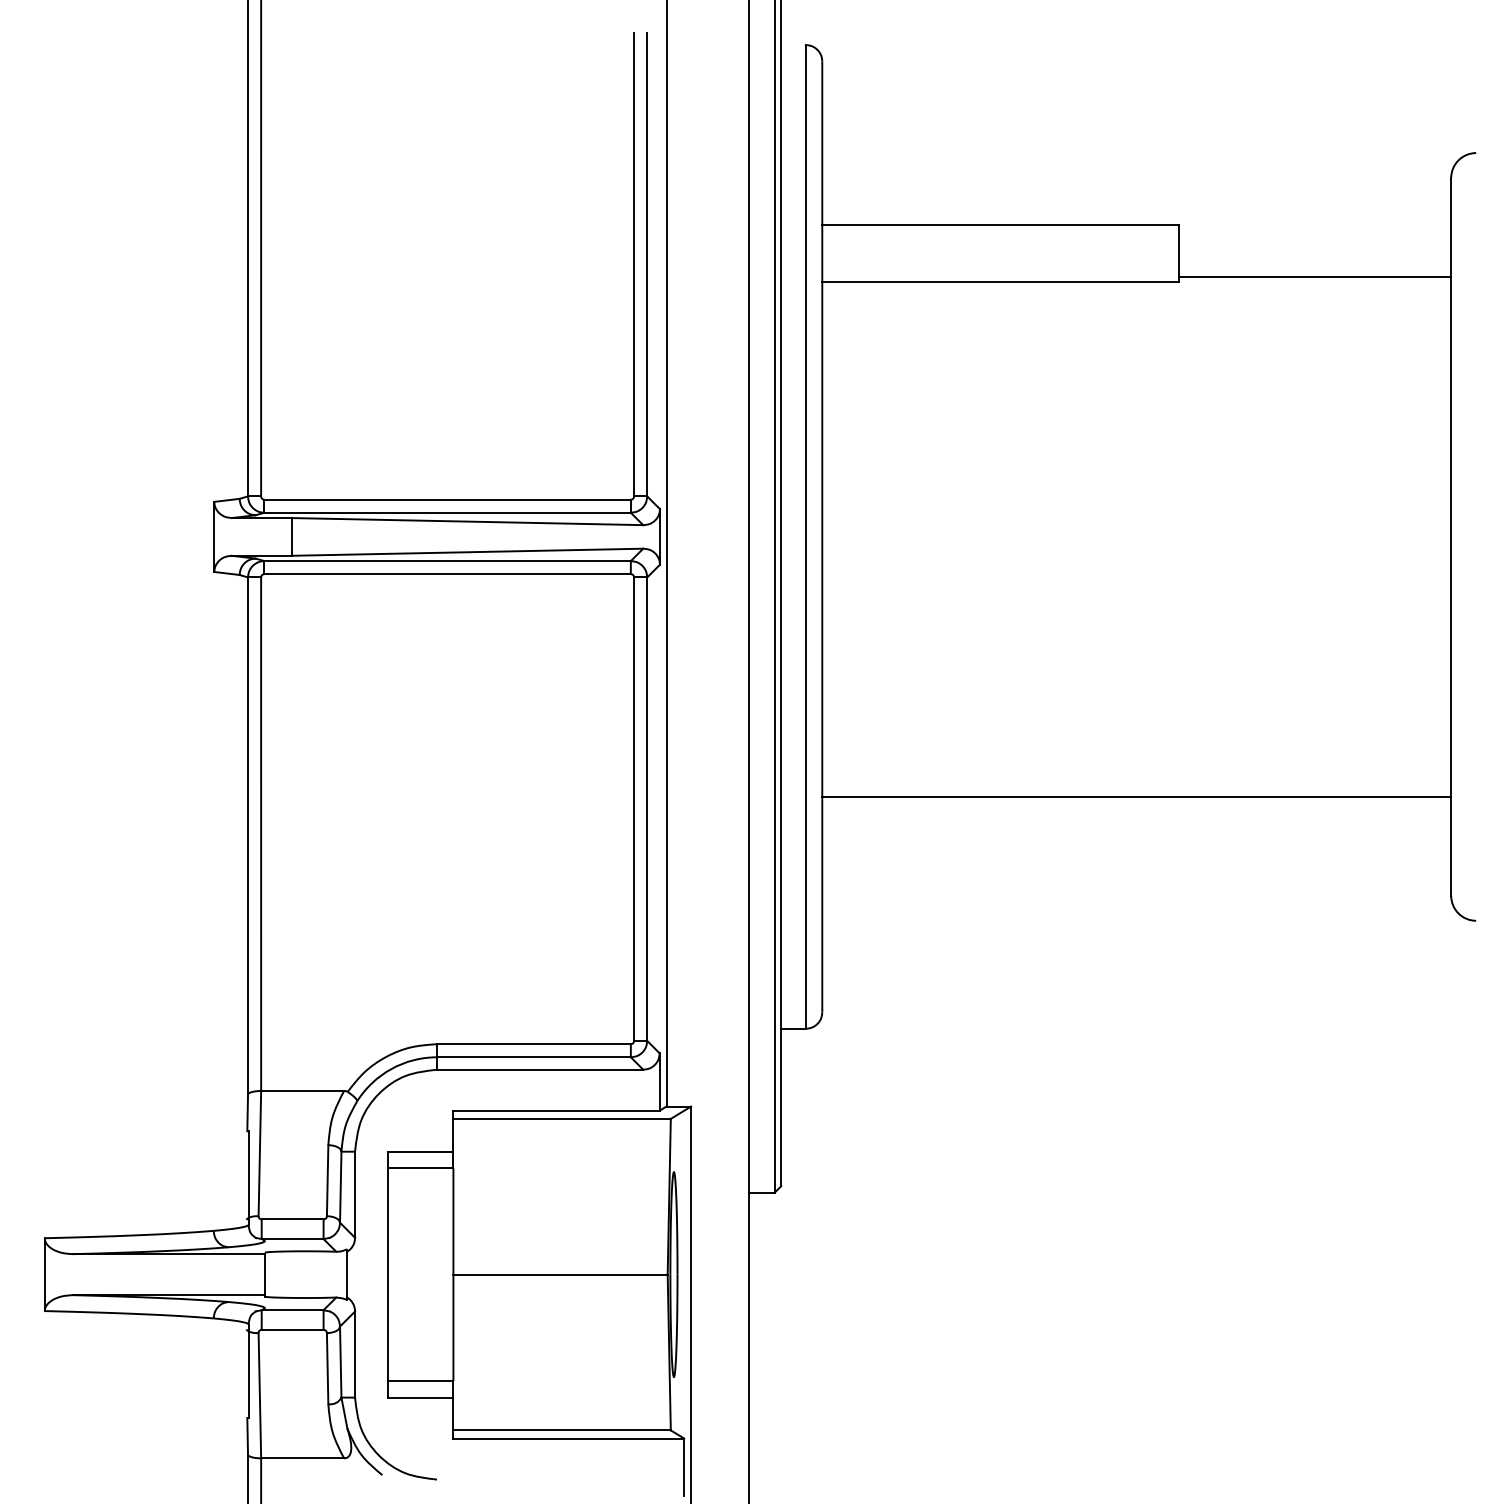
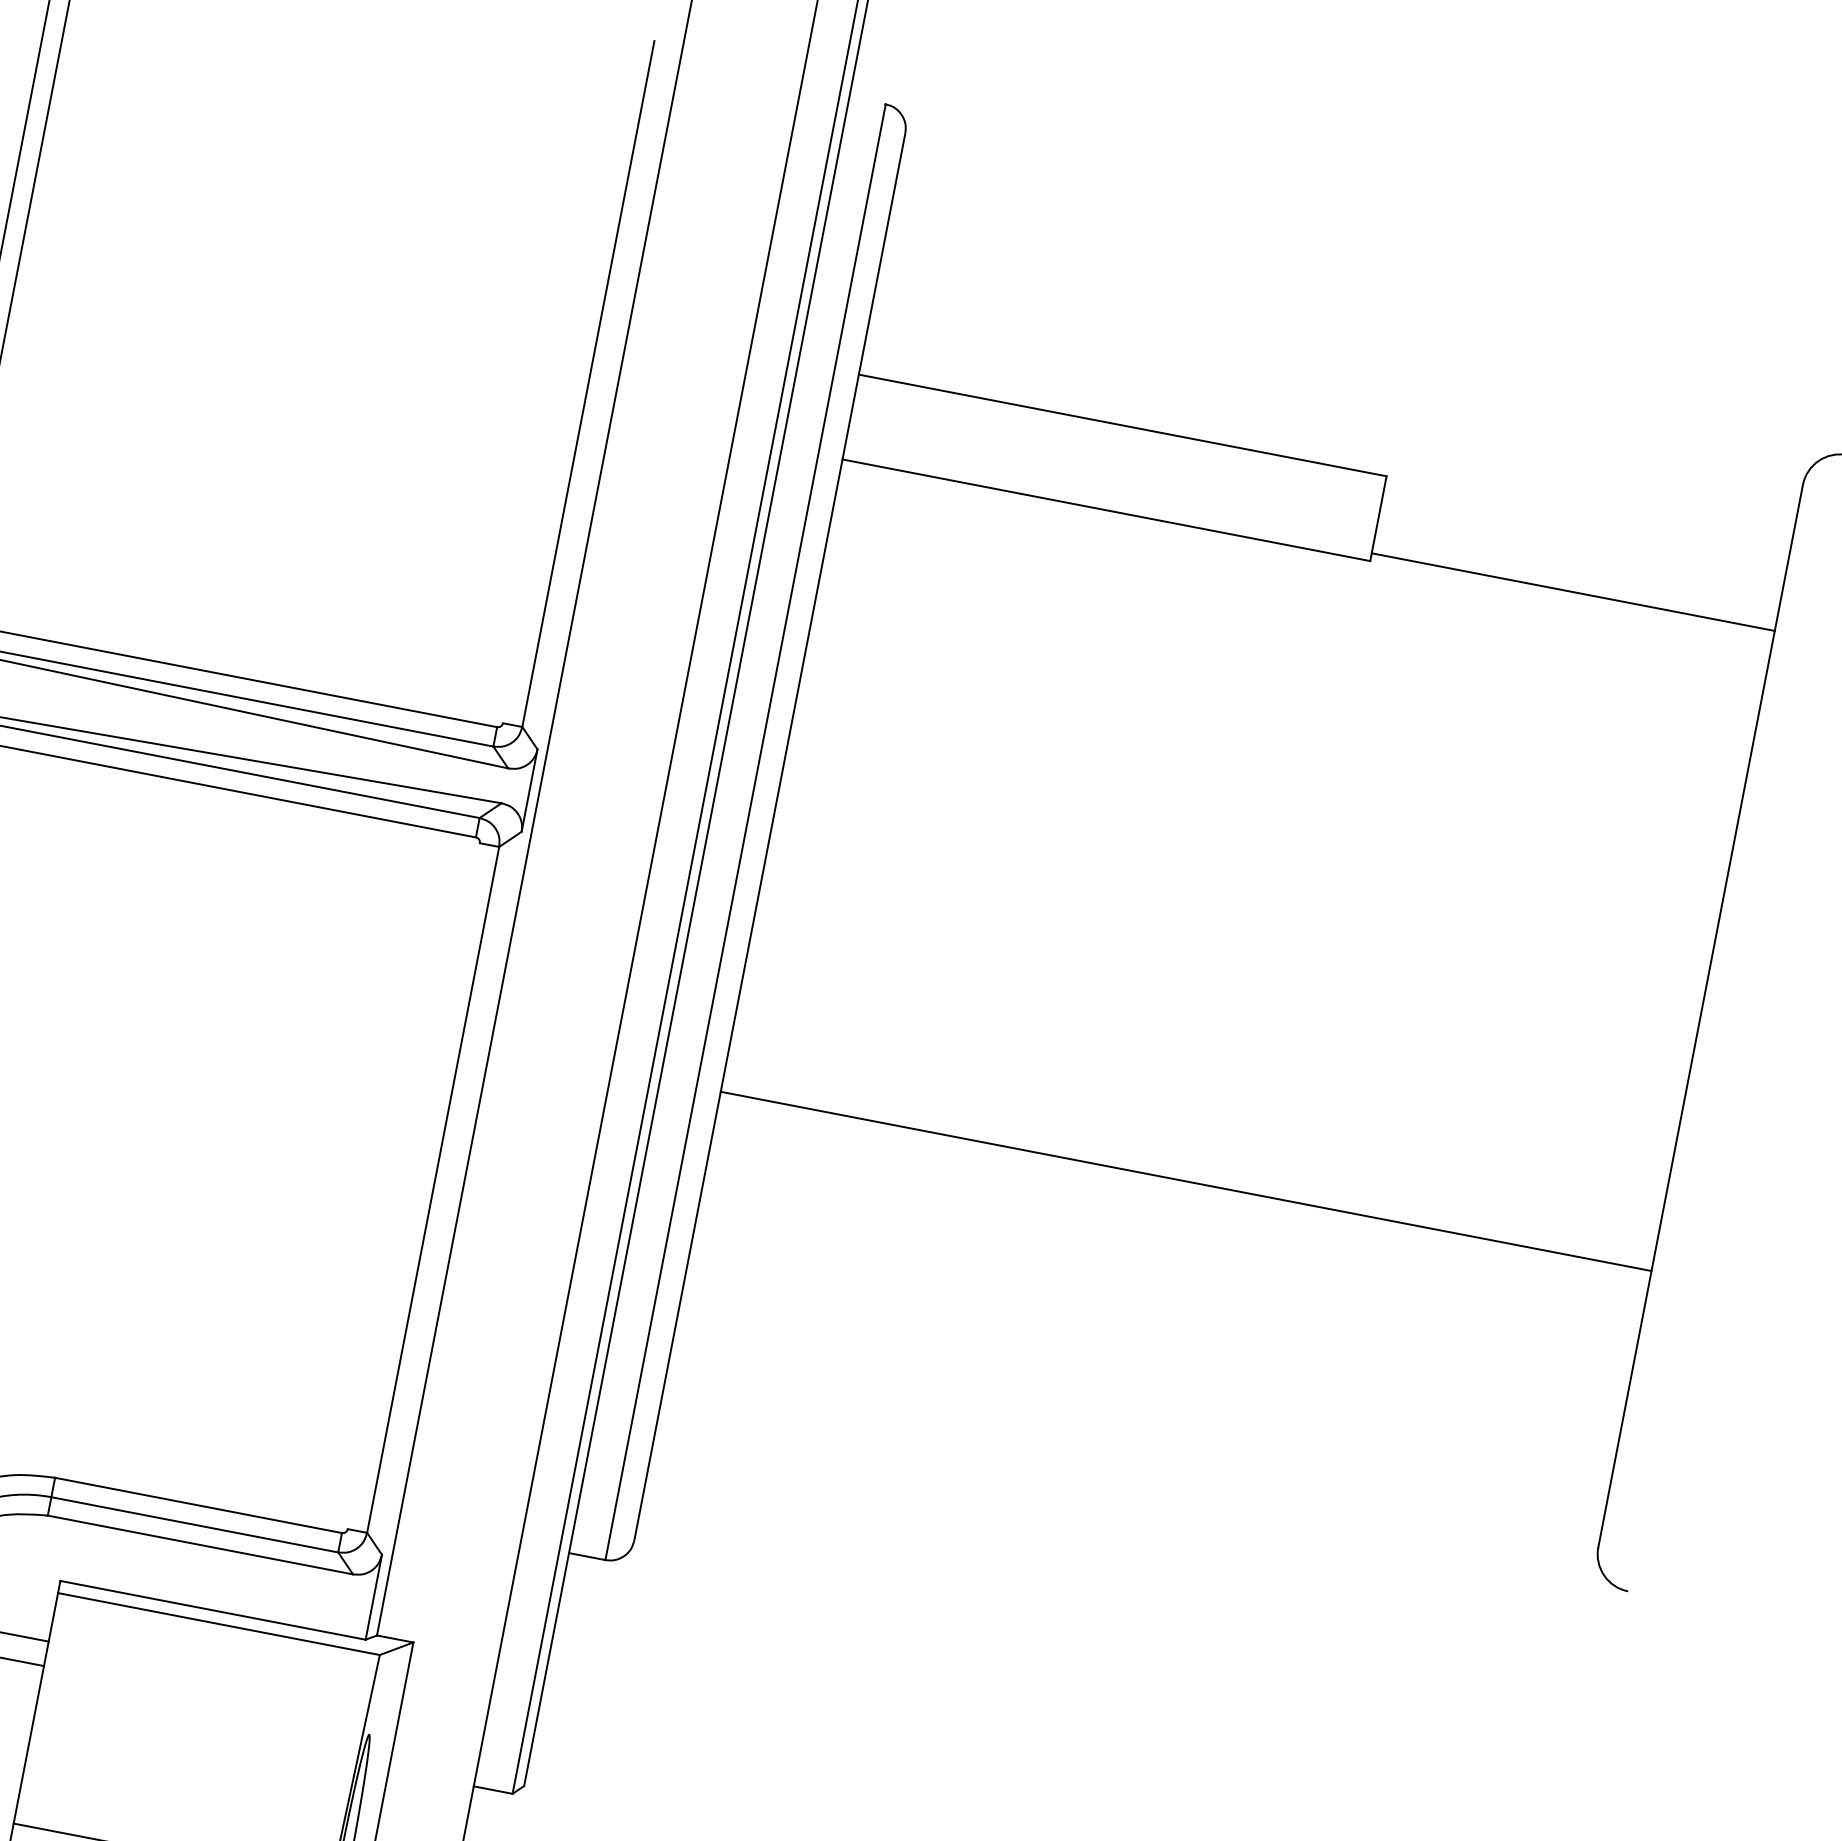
line: (634, 264) -> (569, 380), removed
line: (1136, 797) -> (1185, 1181), moved
line: (634, 808) -> (414, 1185), removed

